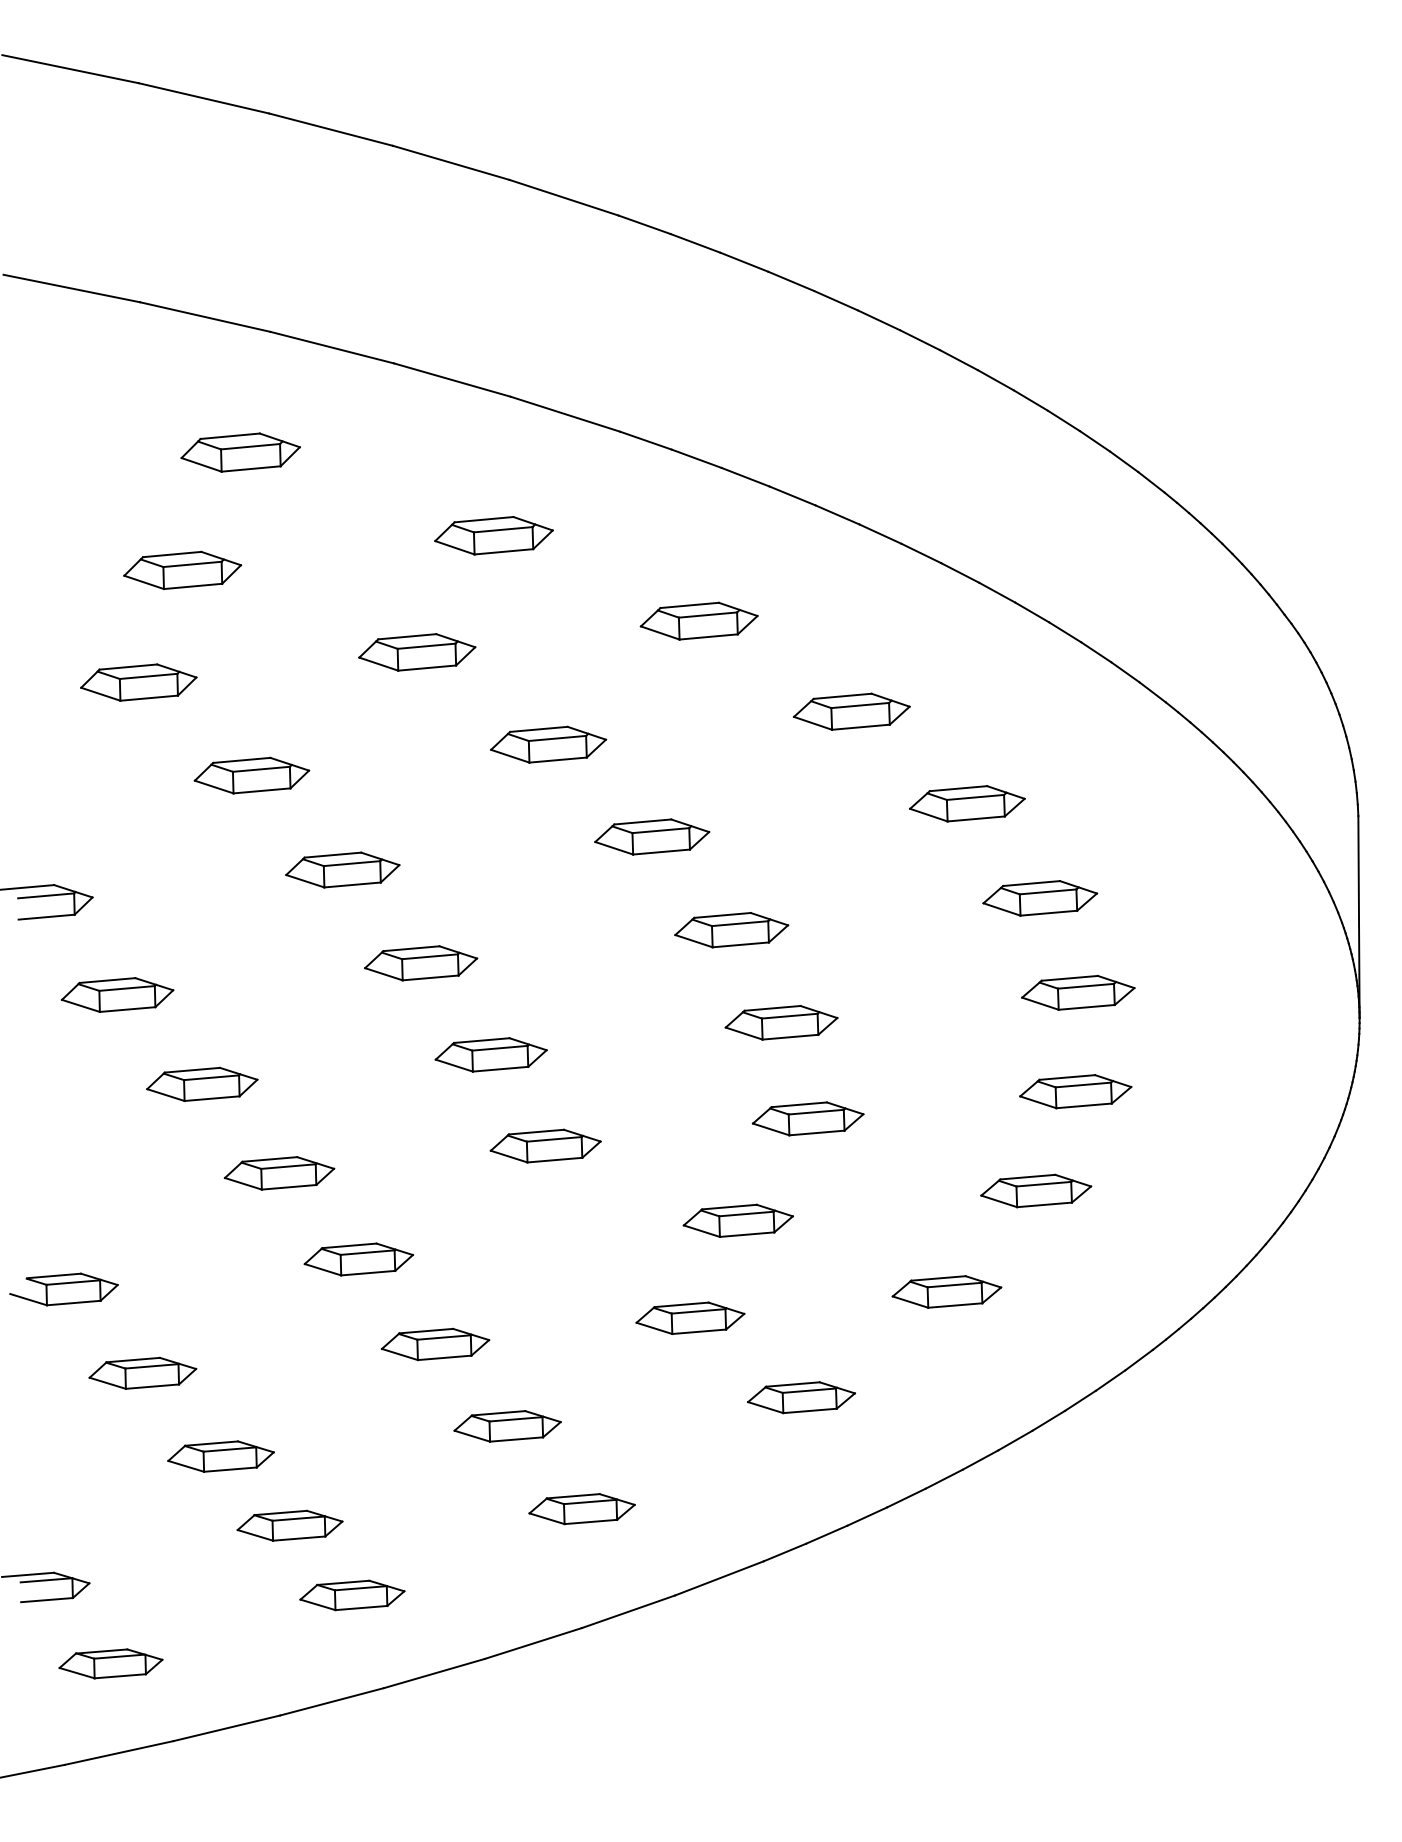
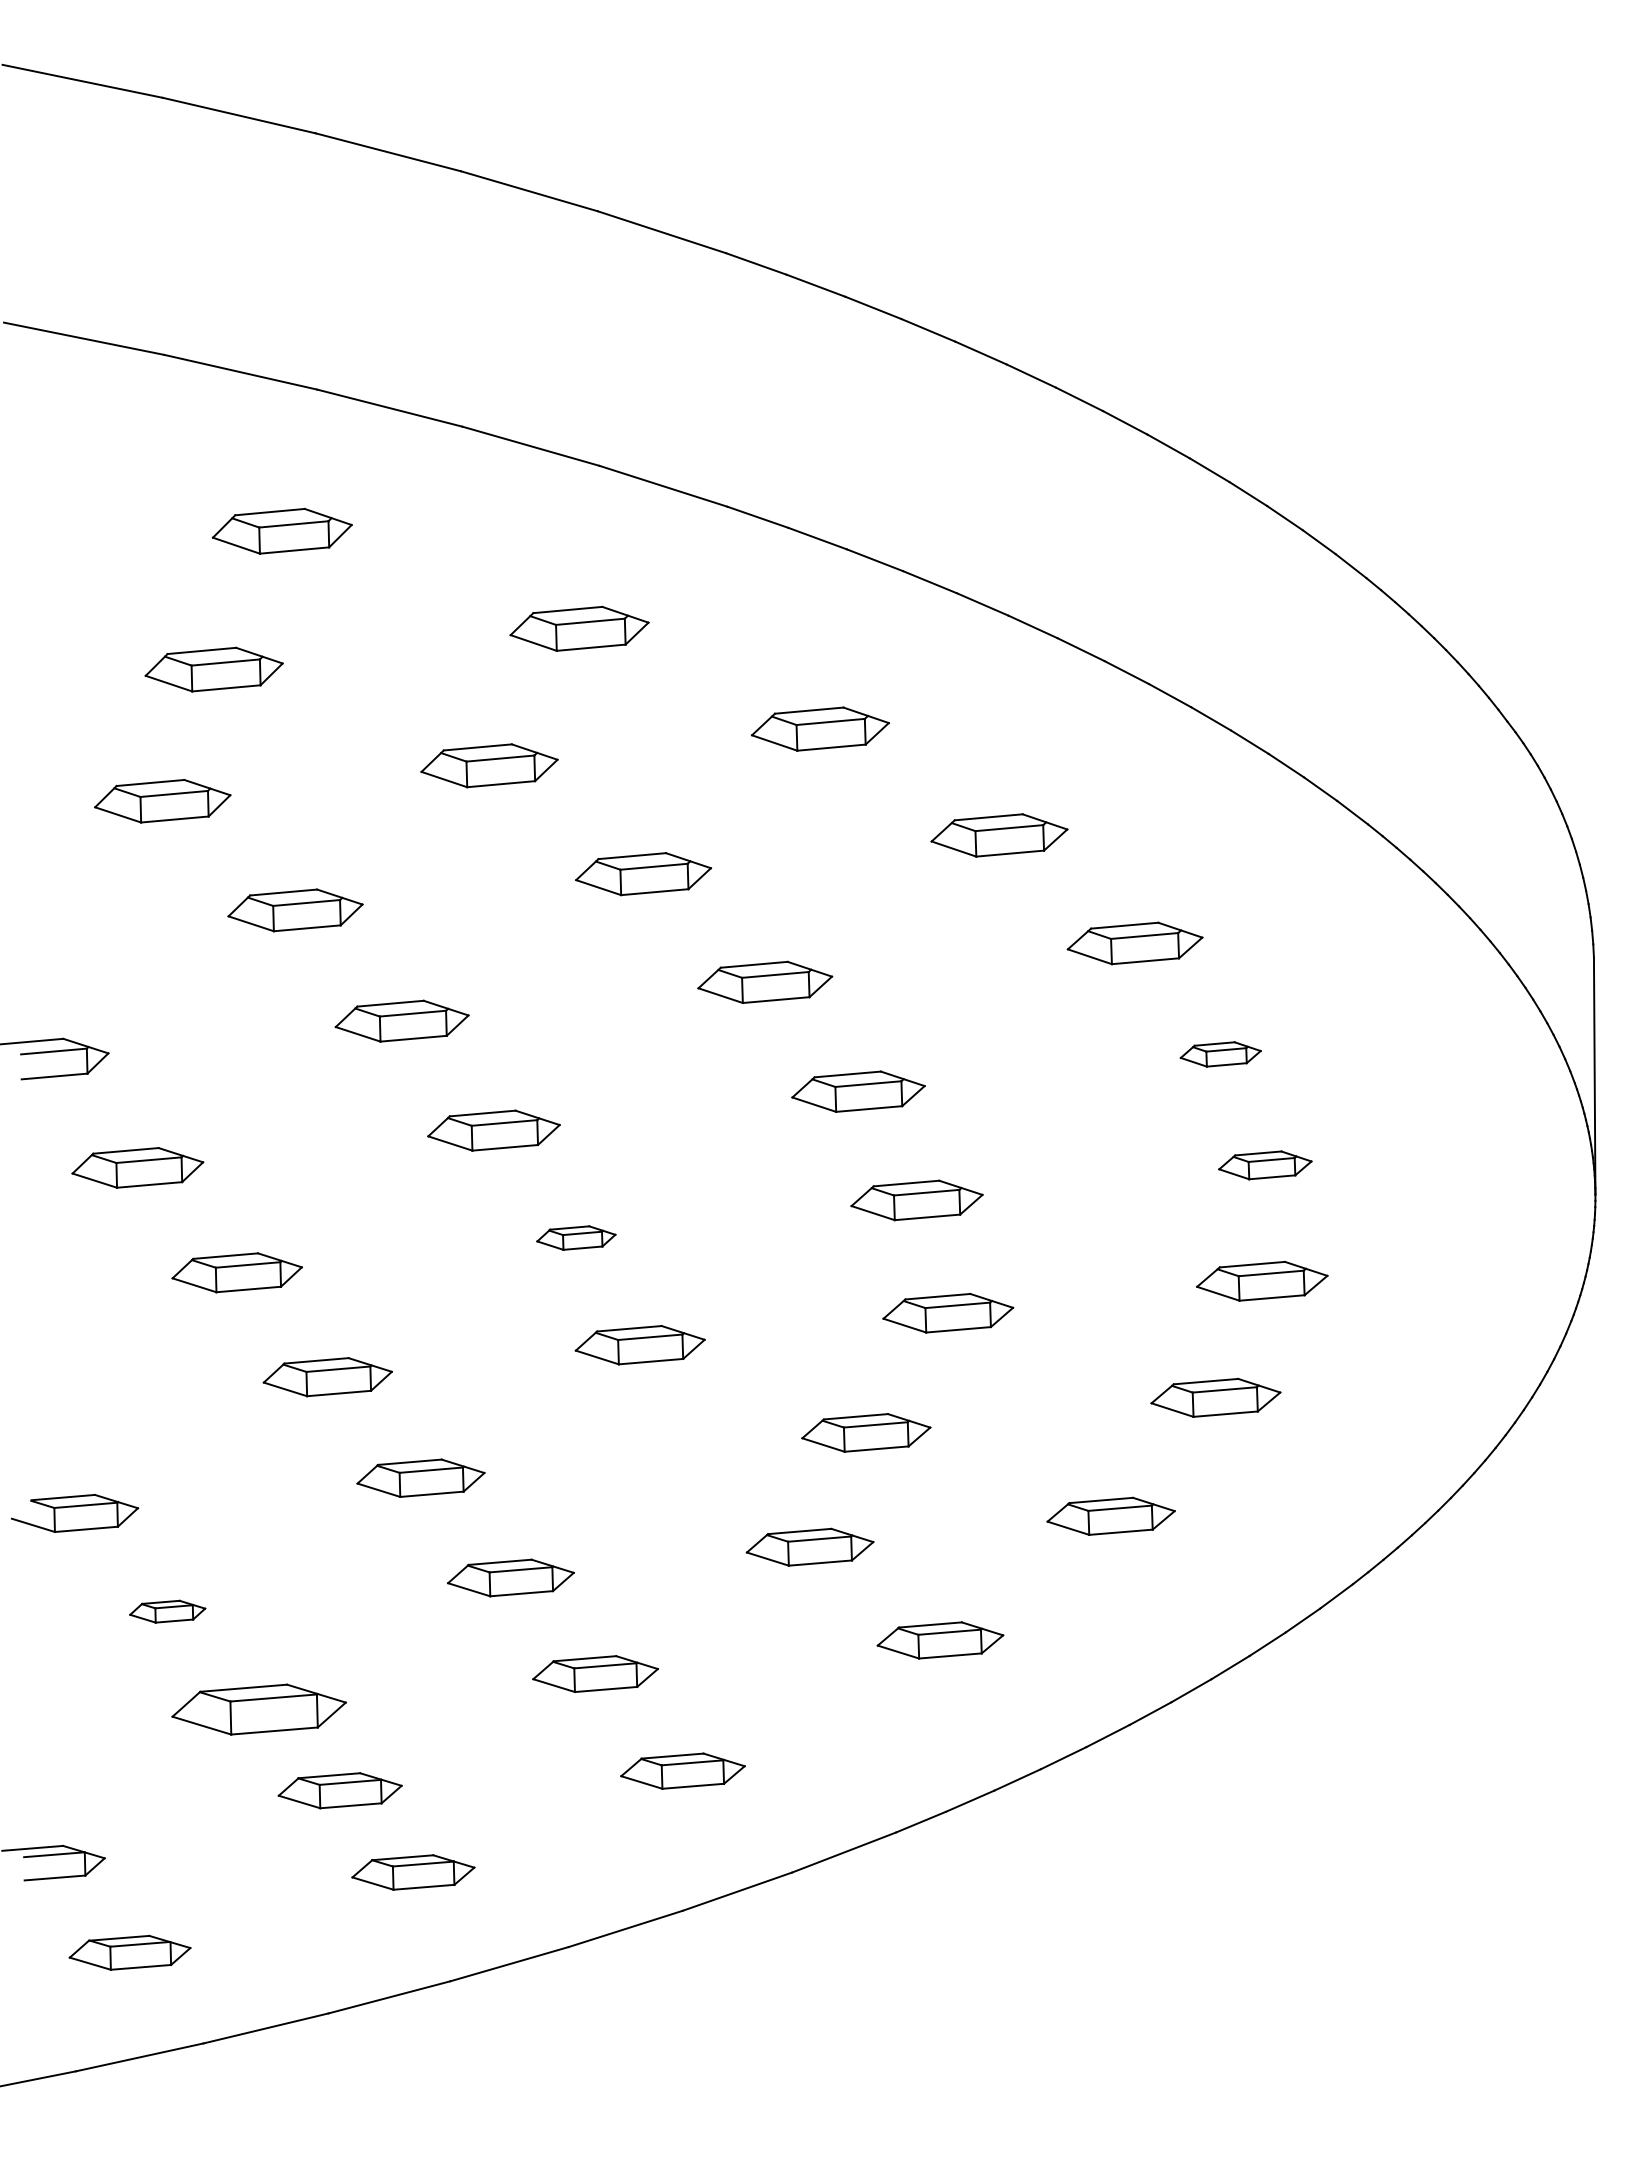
part: (1040, 898) -> (1220, 1054), size x0.6
part: (1078, 993) -> (1265, 1165), size x0.7
part: (491, 1054) -> (576, 1237), size x0.6
part: (142, 1373) -> (167, 1611), size x0.6
part: (221, 1456) -> (259, 1709), size x1.4

